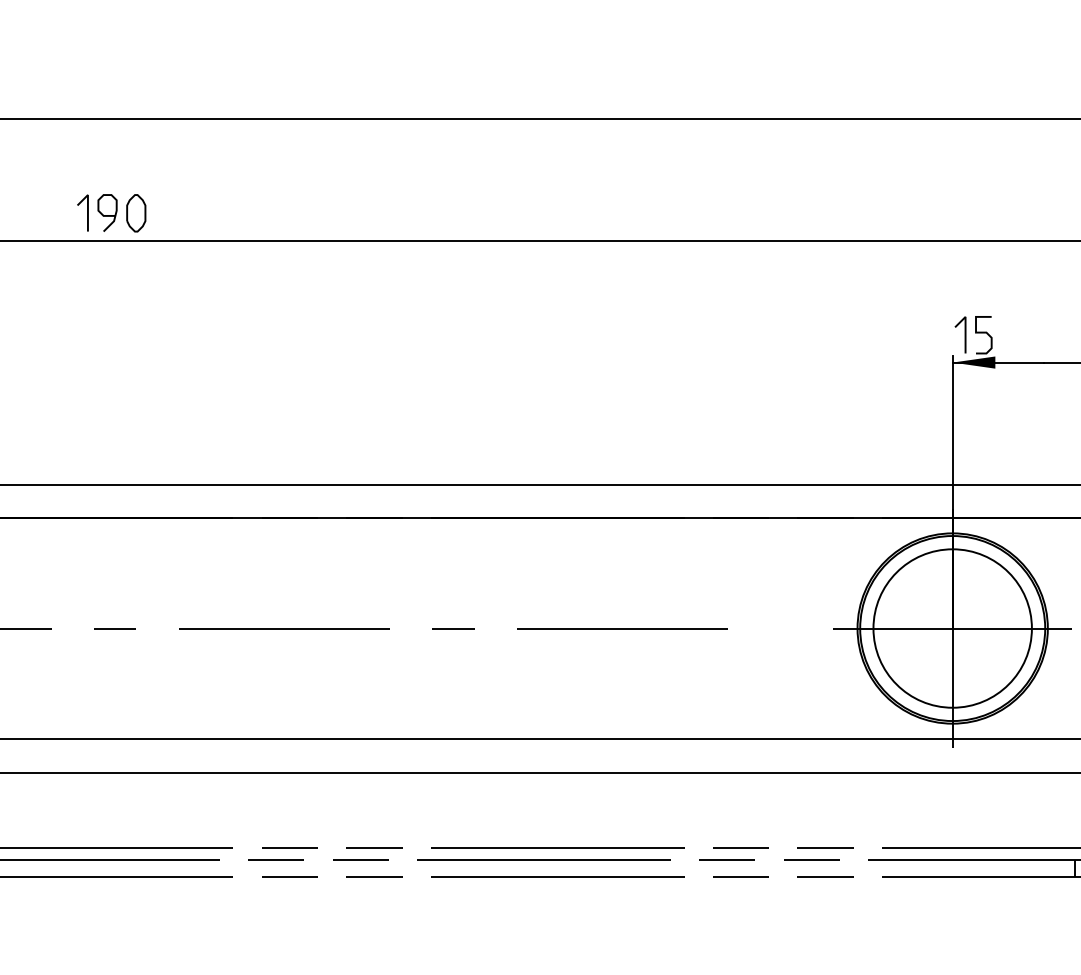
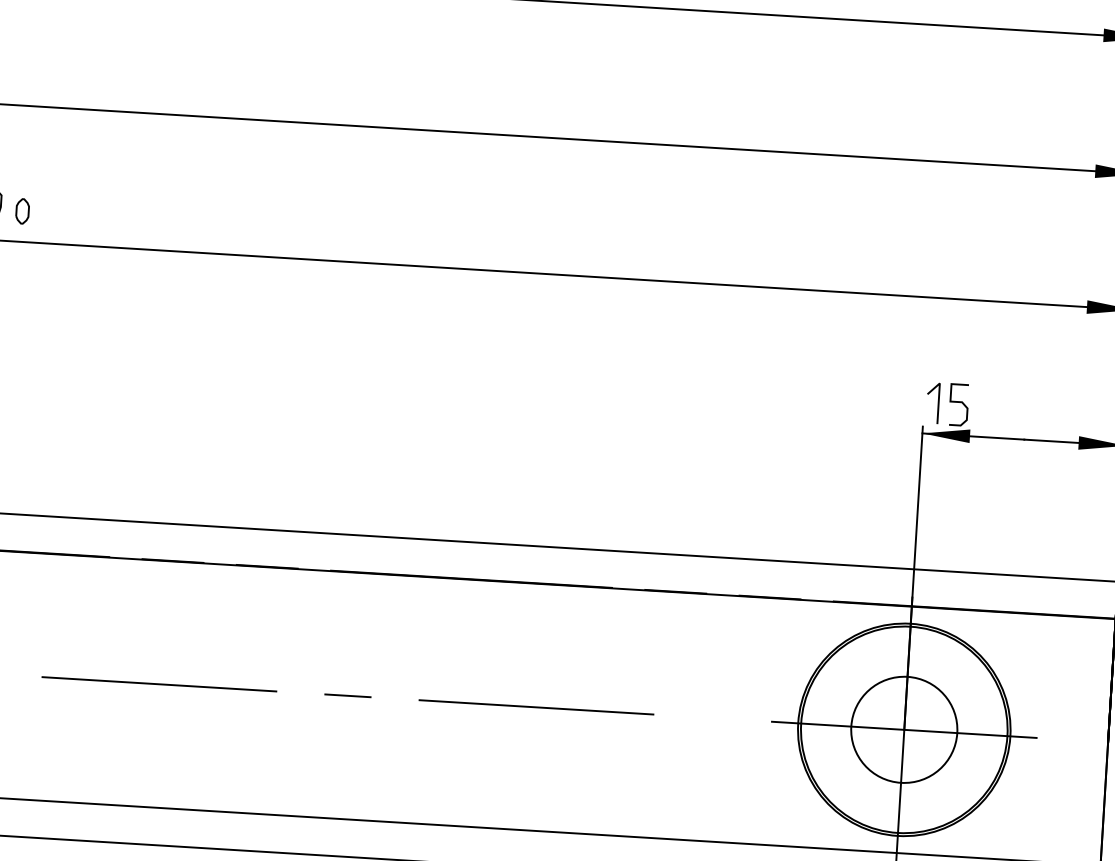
part: (136, 213) -> (22, 211), size x0.6
circle: (952, 628) -> (904, 729), size x0.6

